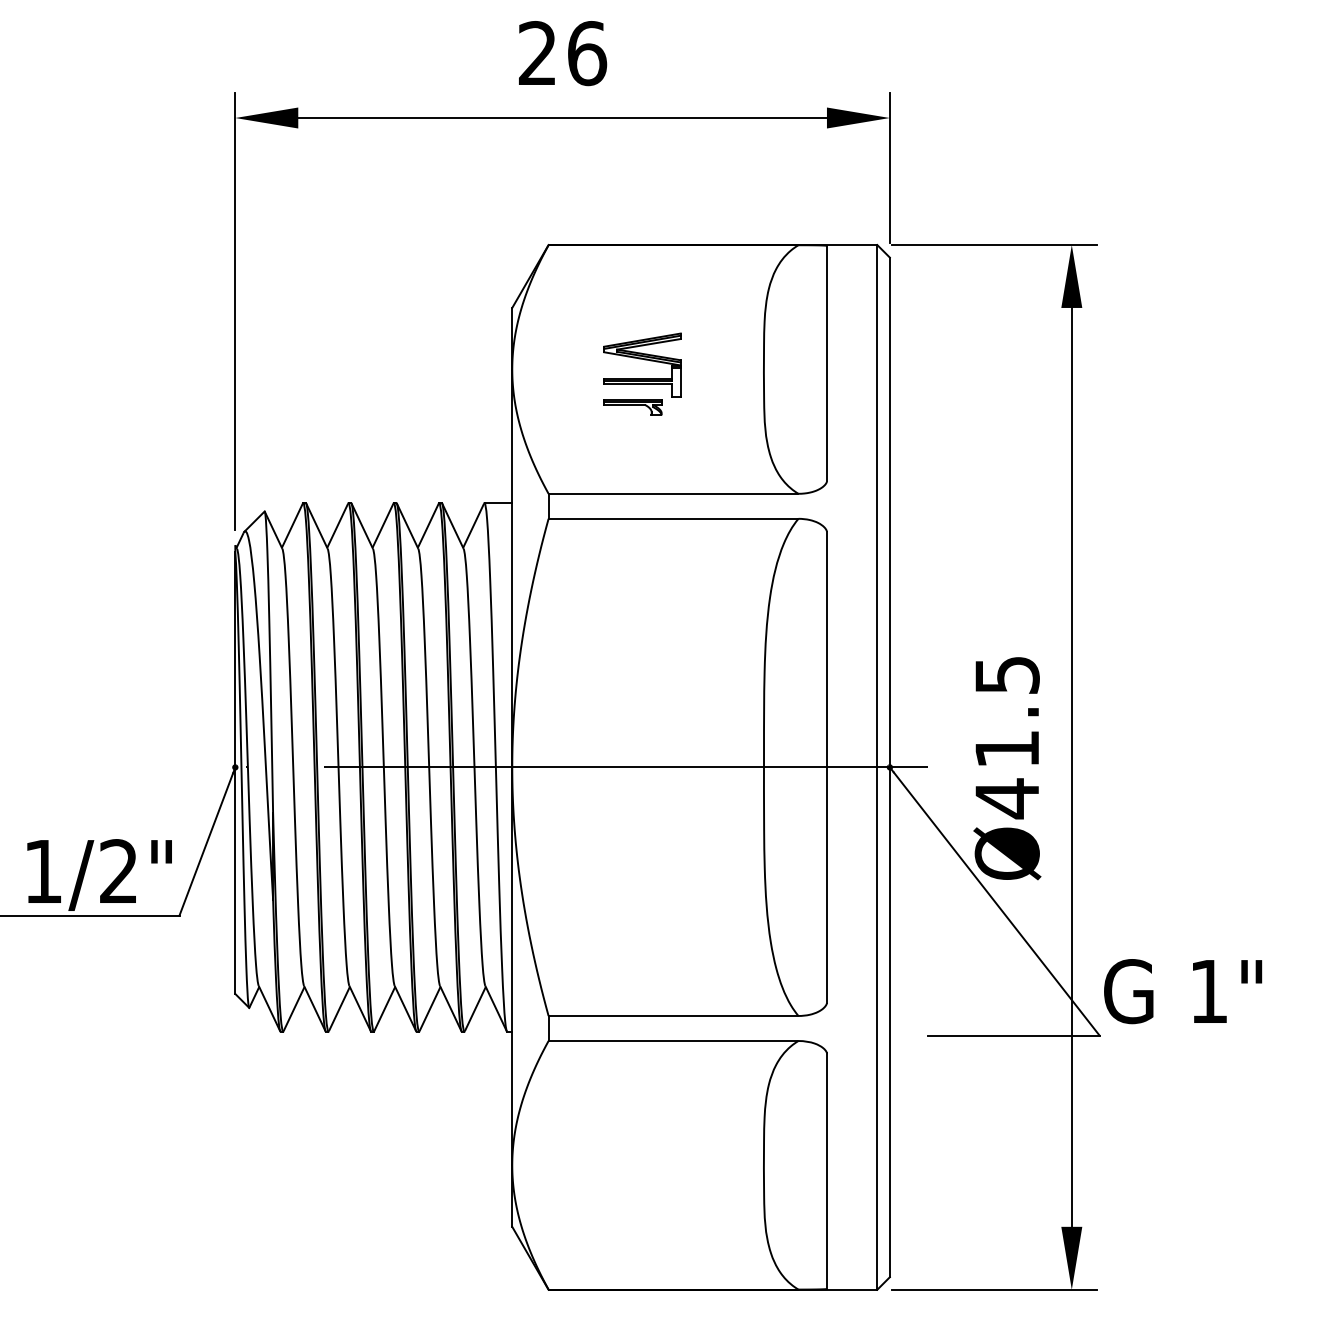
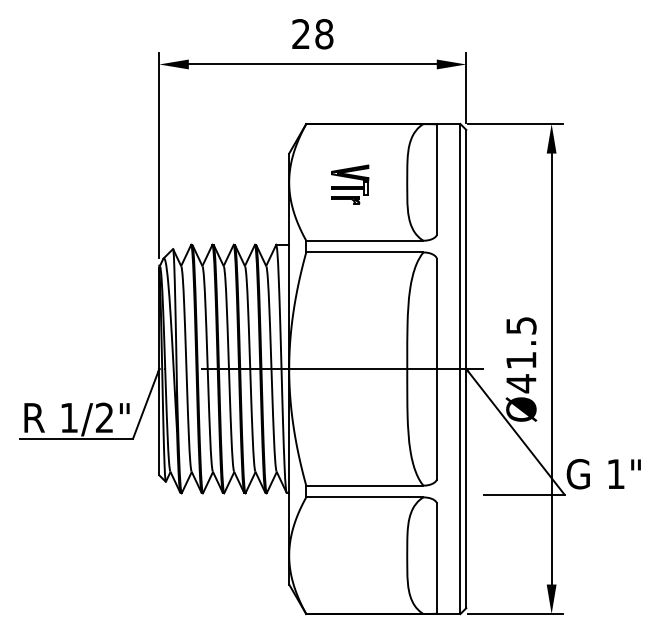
text: (587, 54) -> (324, 34), 26 -> 28

